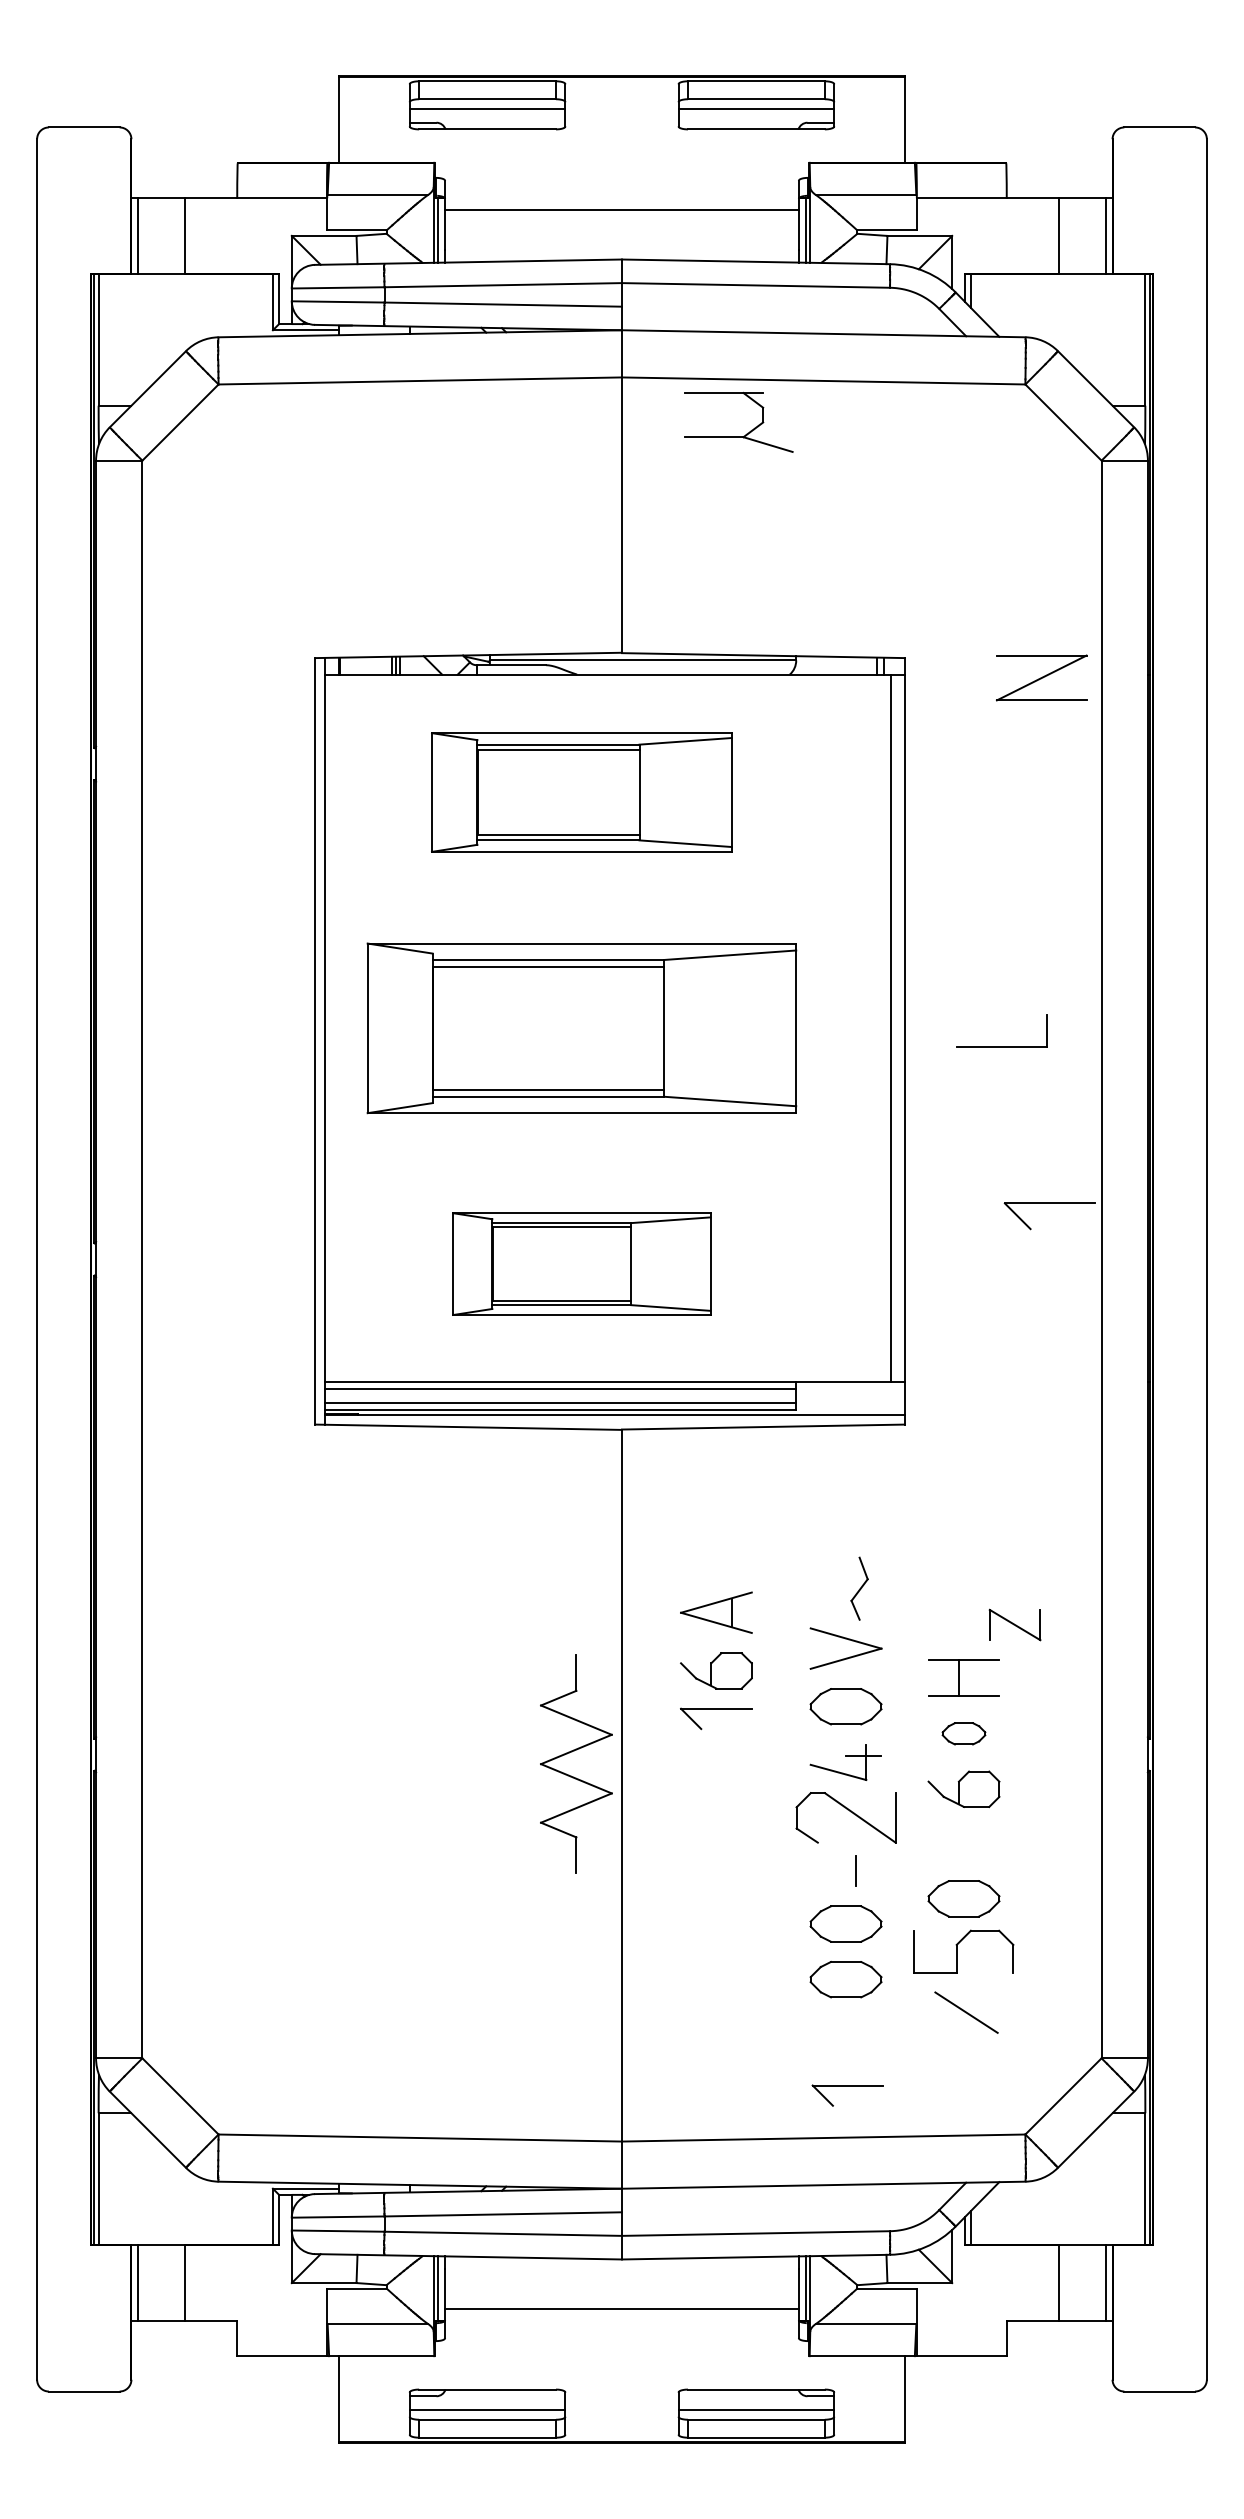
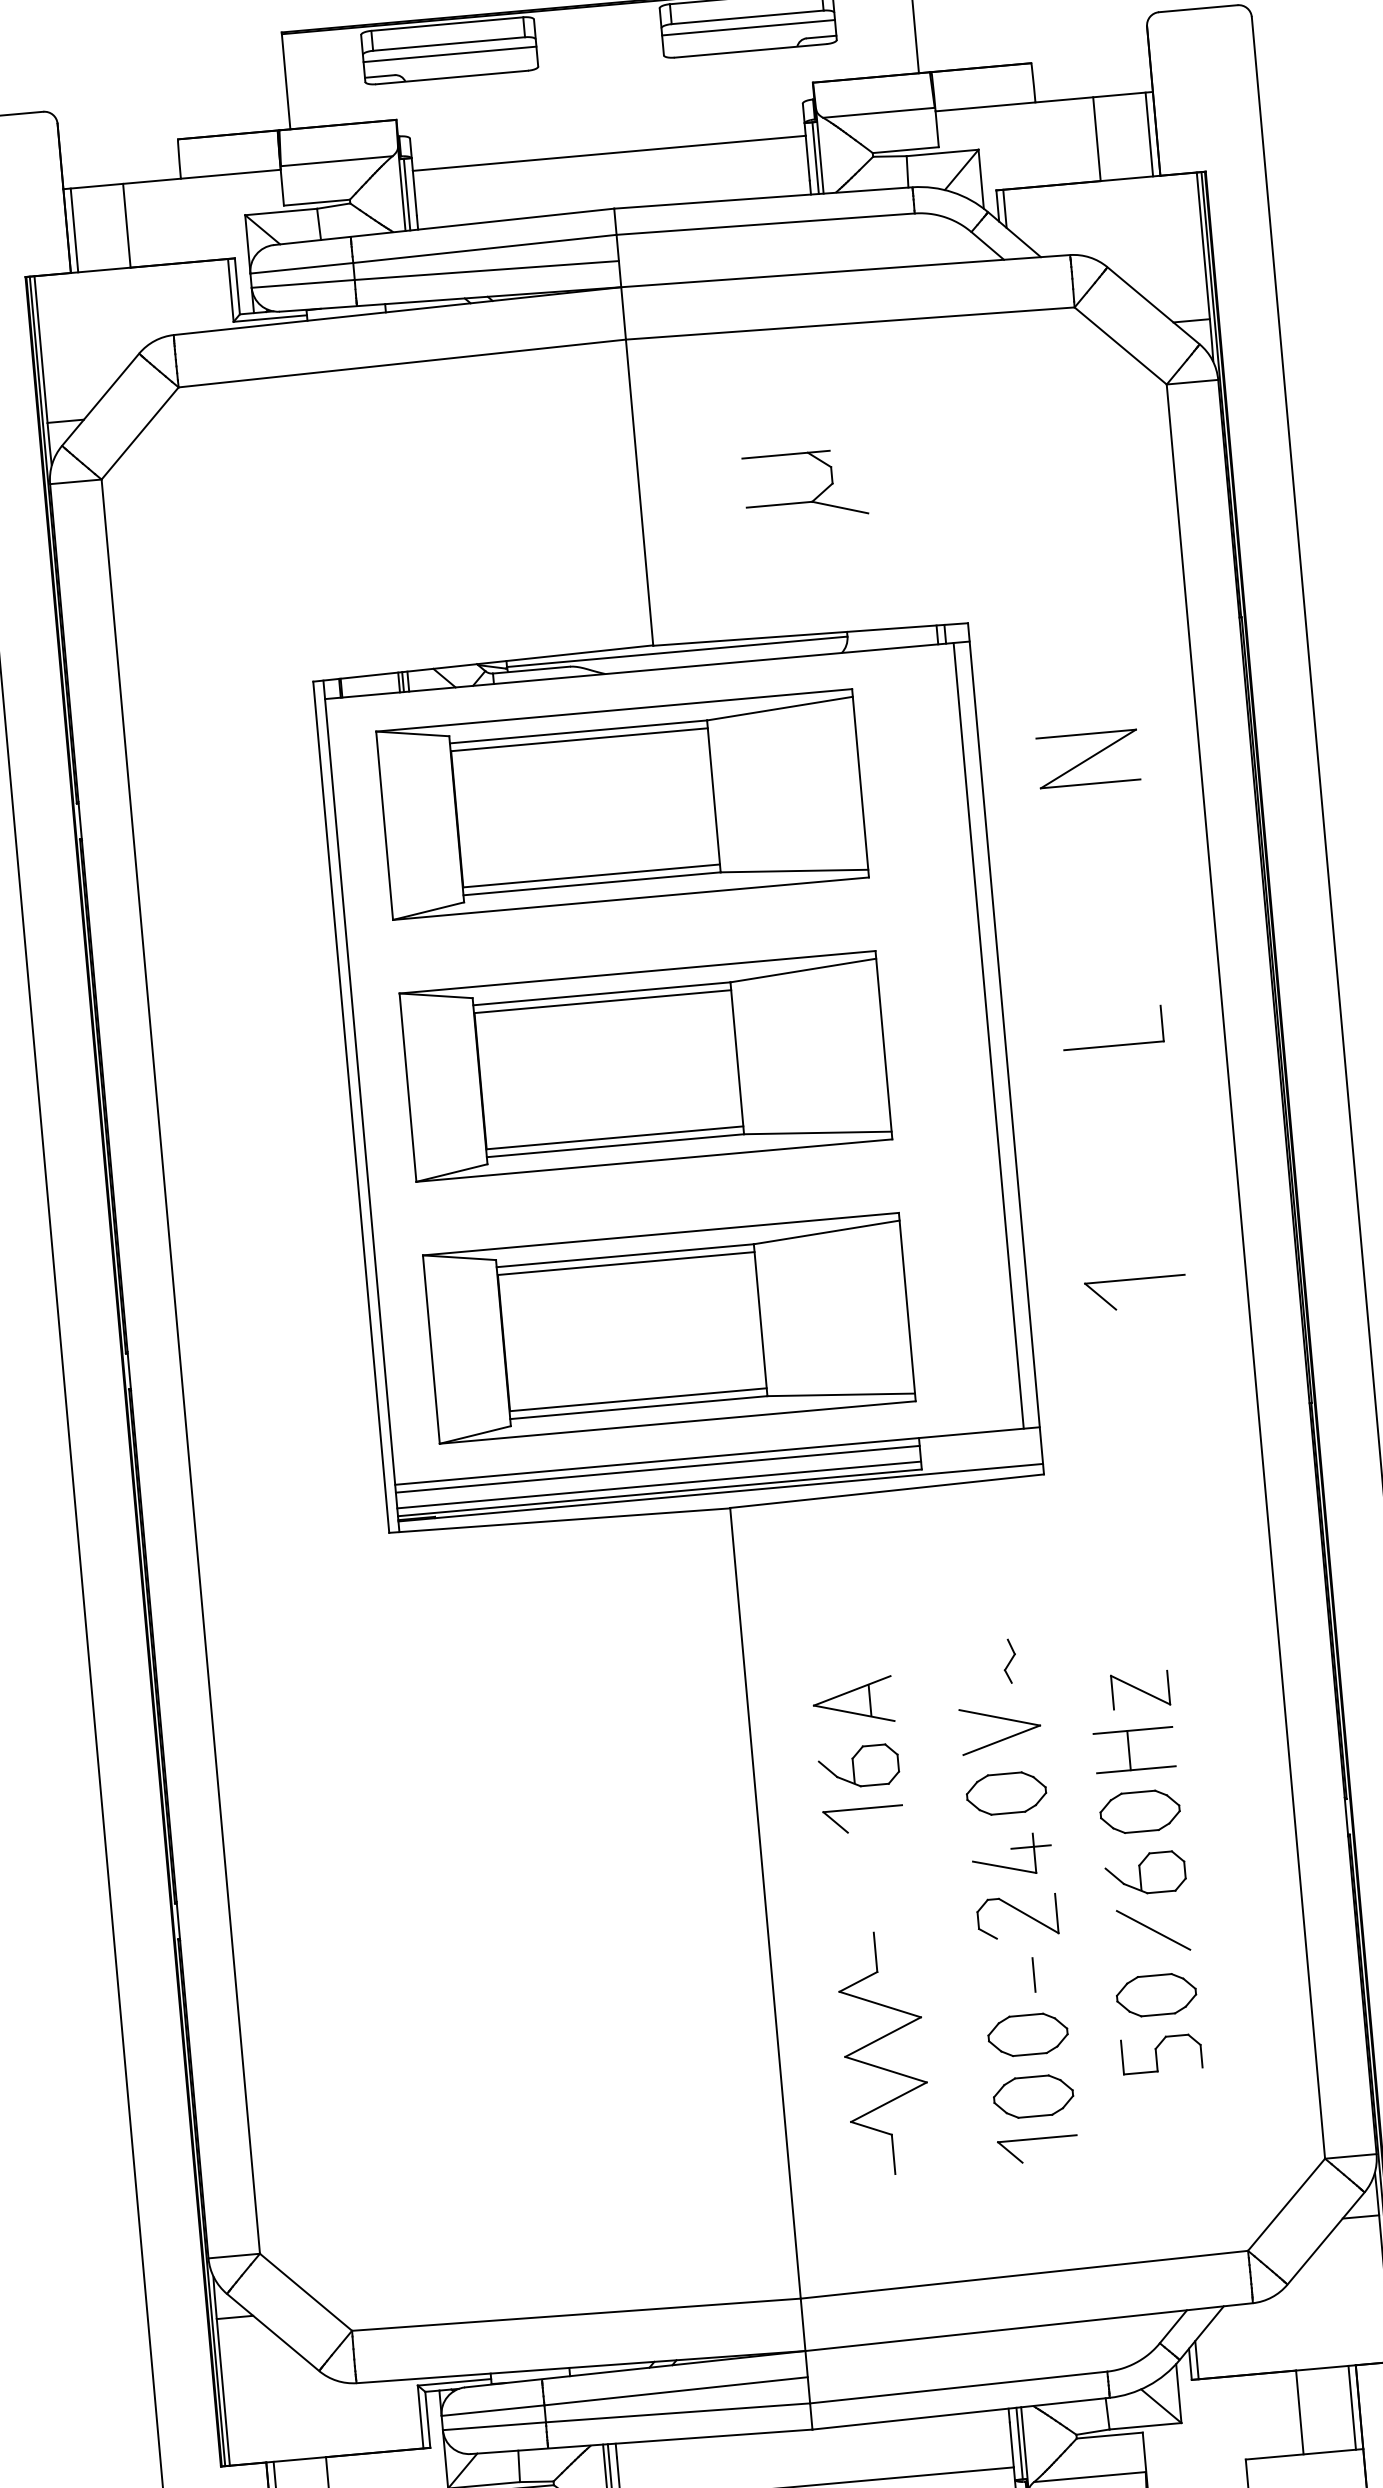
part: (746, 433) -> (815, 497), moved
part: (1041, 677) -> (1088, 758), moved
part: (581, 792) -> (622, 804), size x1.43
part: (1049, 1203) -> (1134, 1279), moved
part: (581, 1263) -> (668, 1327), size x1.67
part: (859, 1588) -> (1009, 1660), size x0.62
part: (1014, 1624) -> (1139, 1689), moved
part: (963, 1733) -> (1139, 1811), size x1.67
part: (572, 1752) -> (879, 2040), moved
part: (845, 1817) -> (1016, 1916), size x0.71
part: (964, 1951) -> (1162, 2053), size x0.71
line: (966, 2012) -> (1153, 1930), moved
part: (847, 2086) -> (1036, 2139), moved

